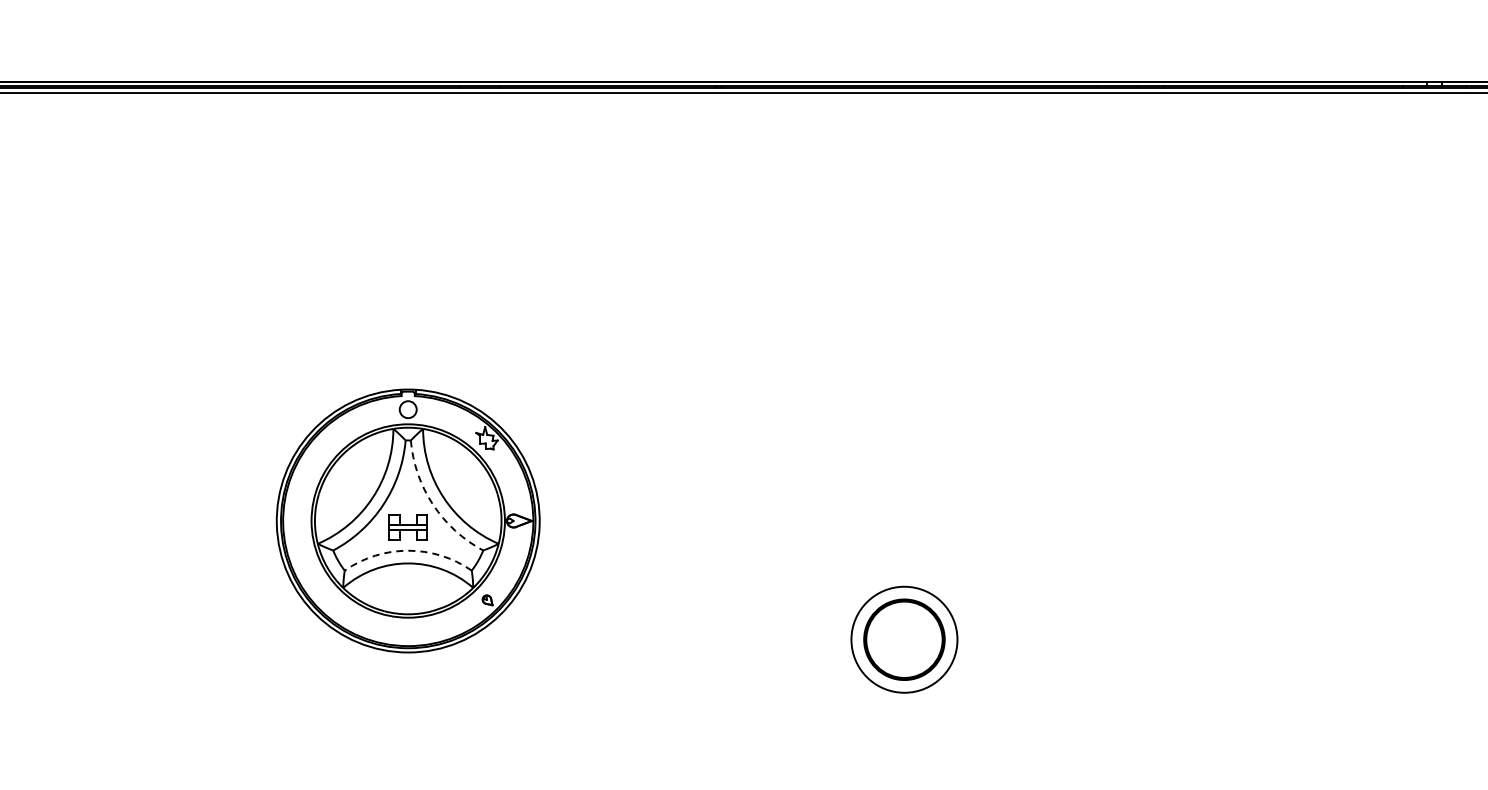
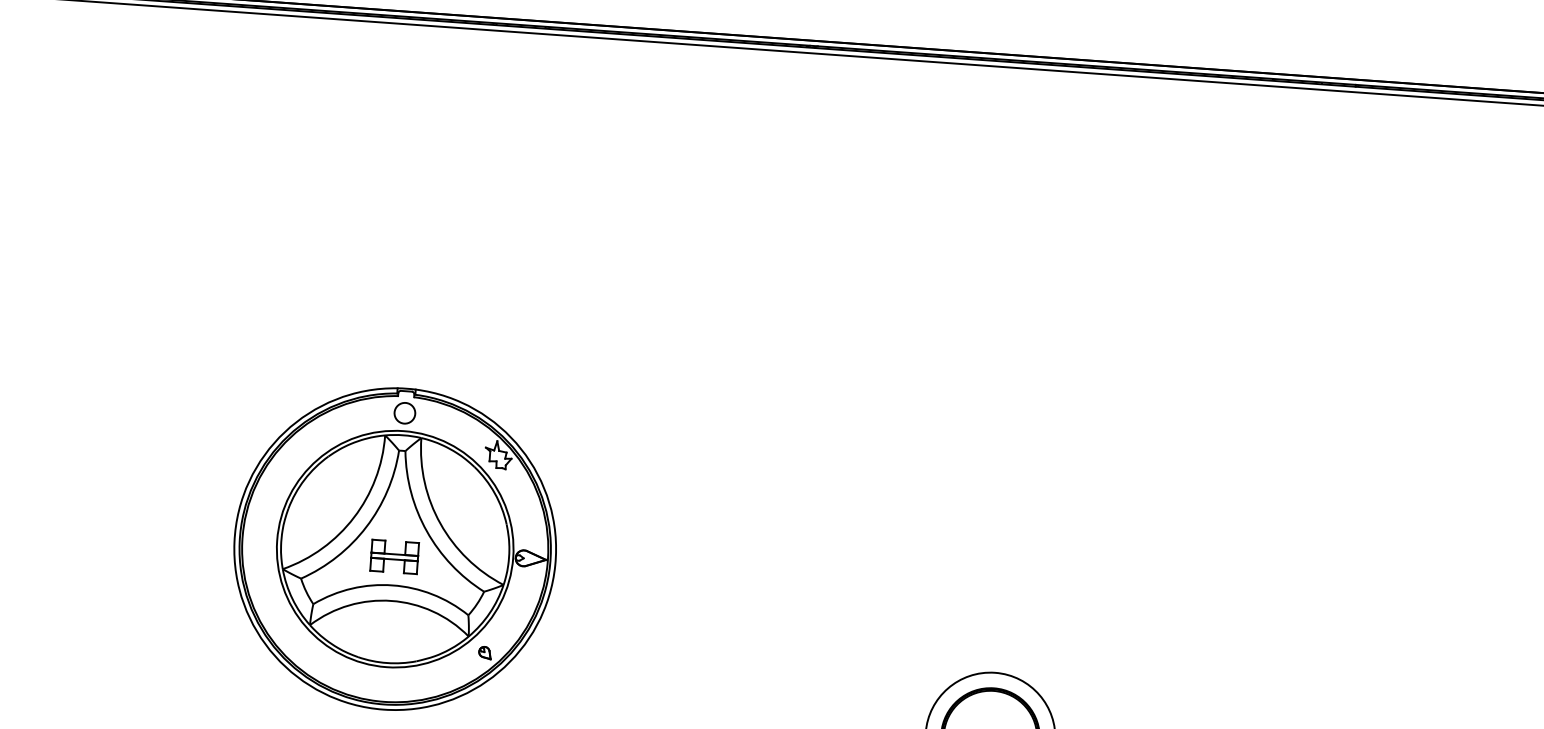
arc: (433, 504) -> (427, 531), dashed -> solid
arc: (408, 550) -> (392, 585), dashed -> solid

